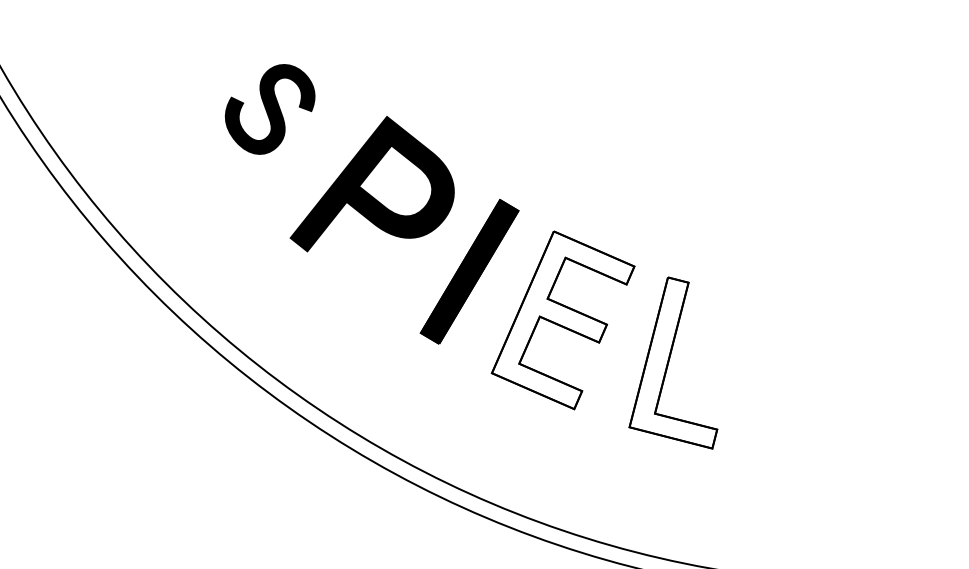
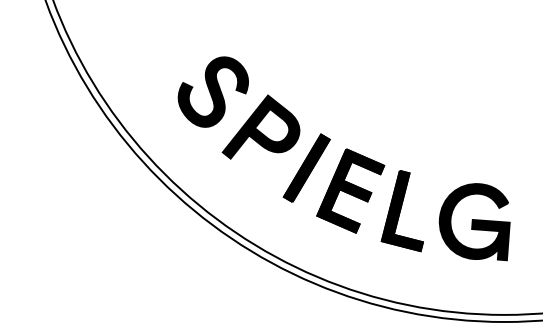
part: (268, 108) -> (212, 91), size x1.67
fill: (562, 319) -> (350, 190), added
fill: (671, 361) -> (401, 210), added
part: (827, 387) -> (474, 222), added

